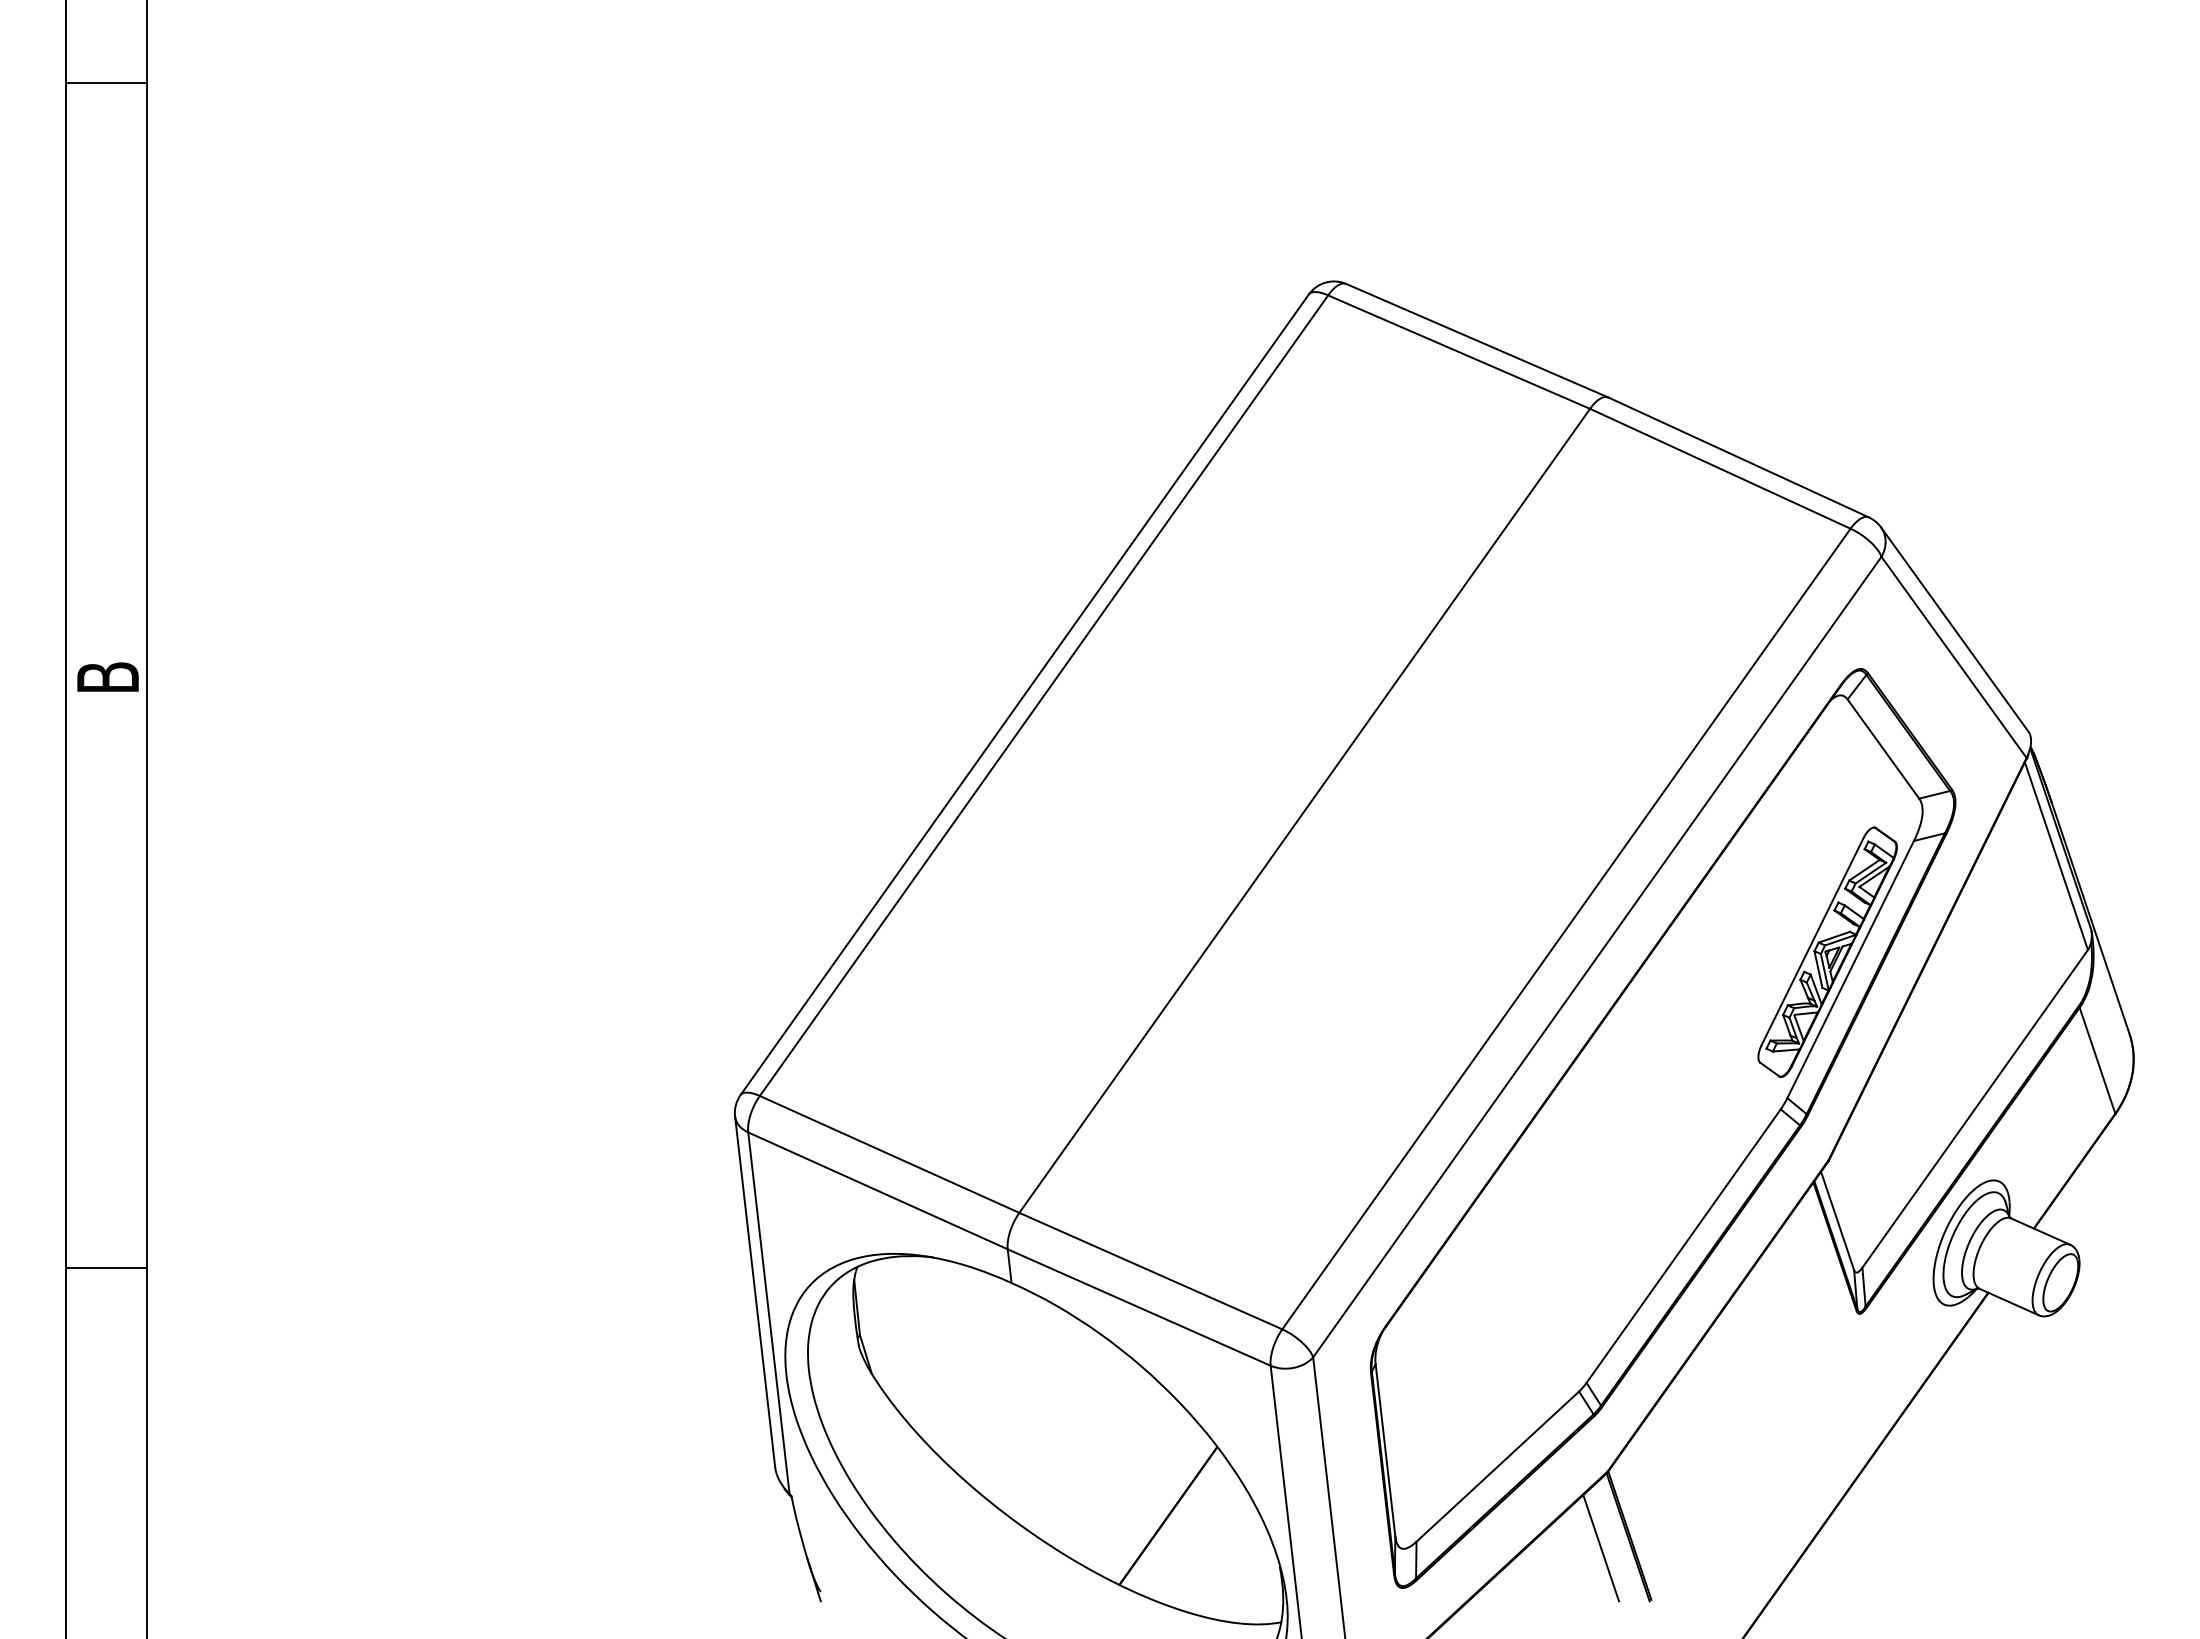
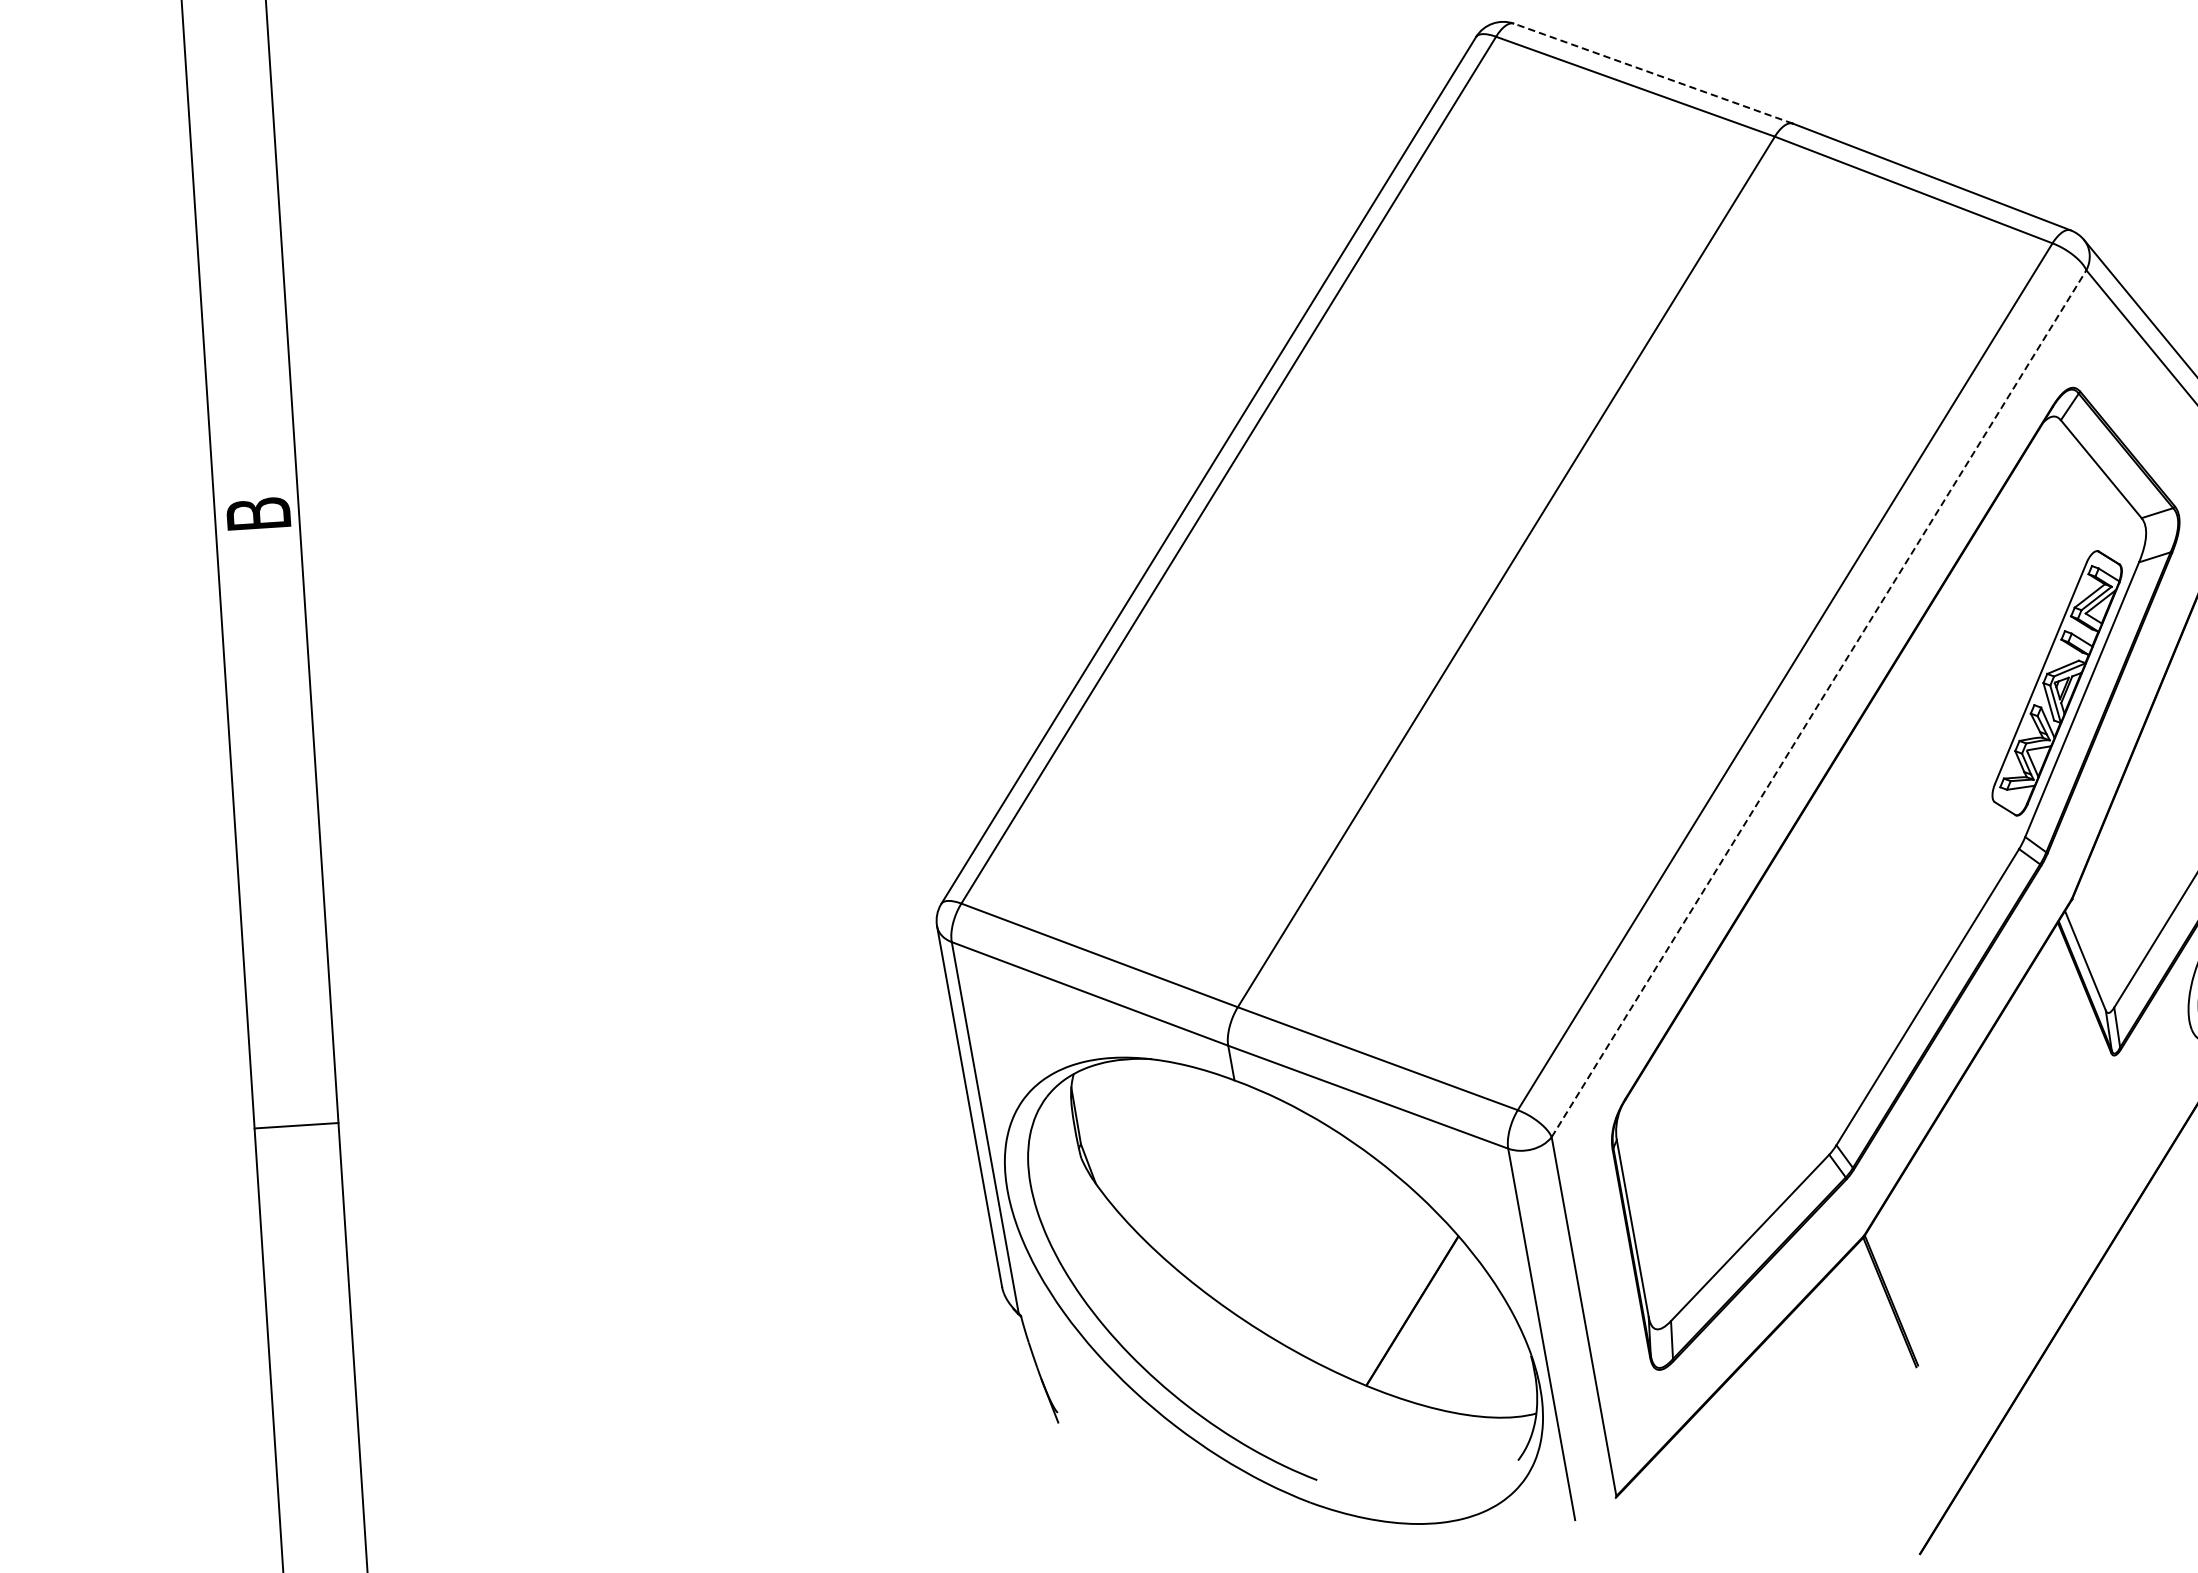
line: (1477, 340) -> (1653, 73), solid -> dashed
line: (1597, 957) -> (1819, 704), solid -> dashed
line: (1601, 1548) -> (1862, 1315), removed

